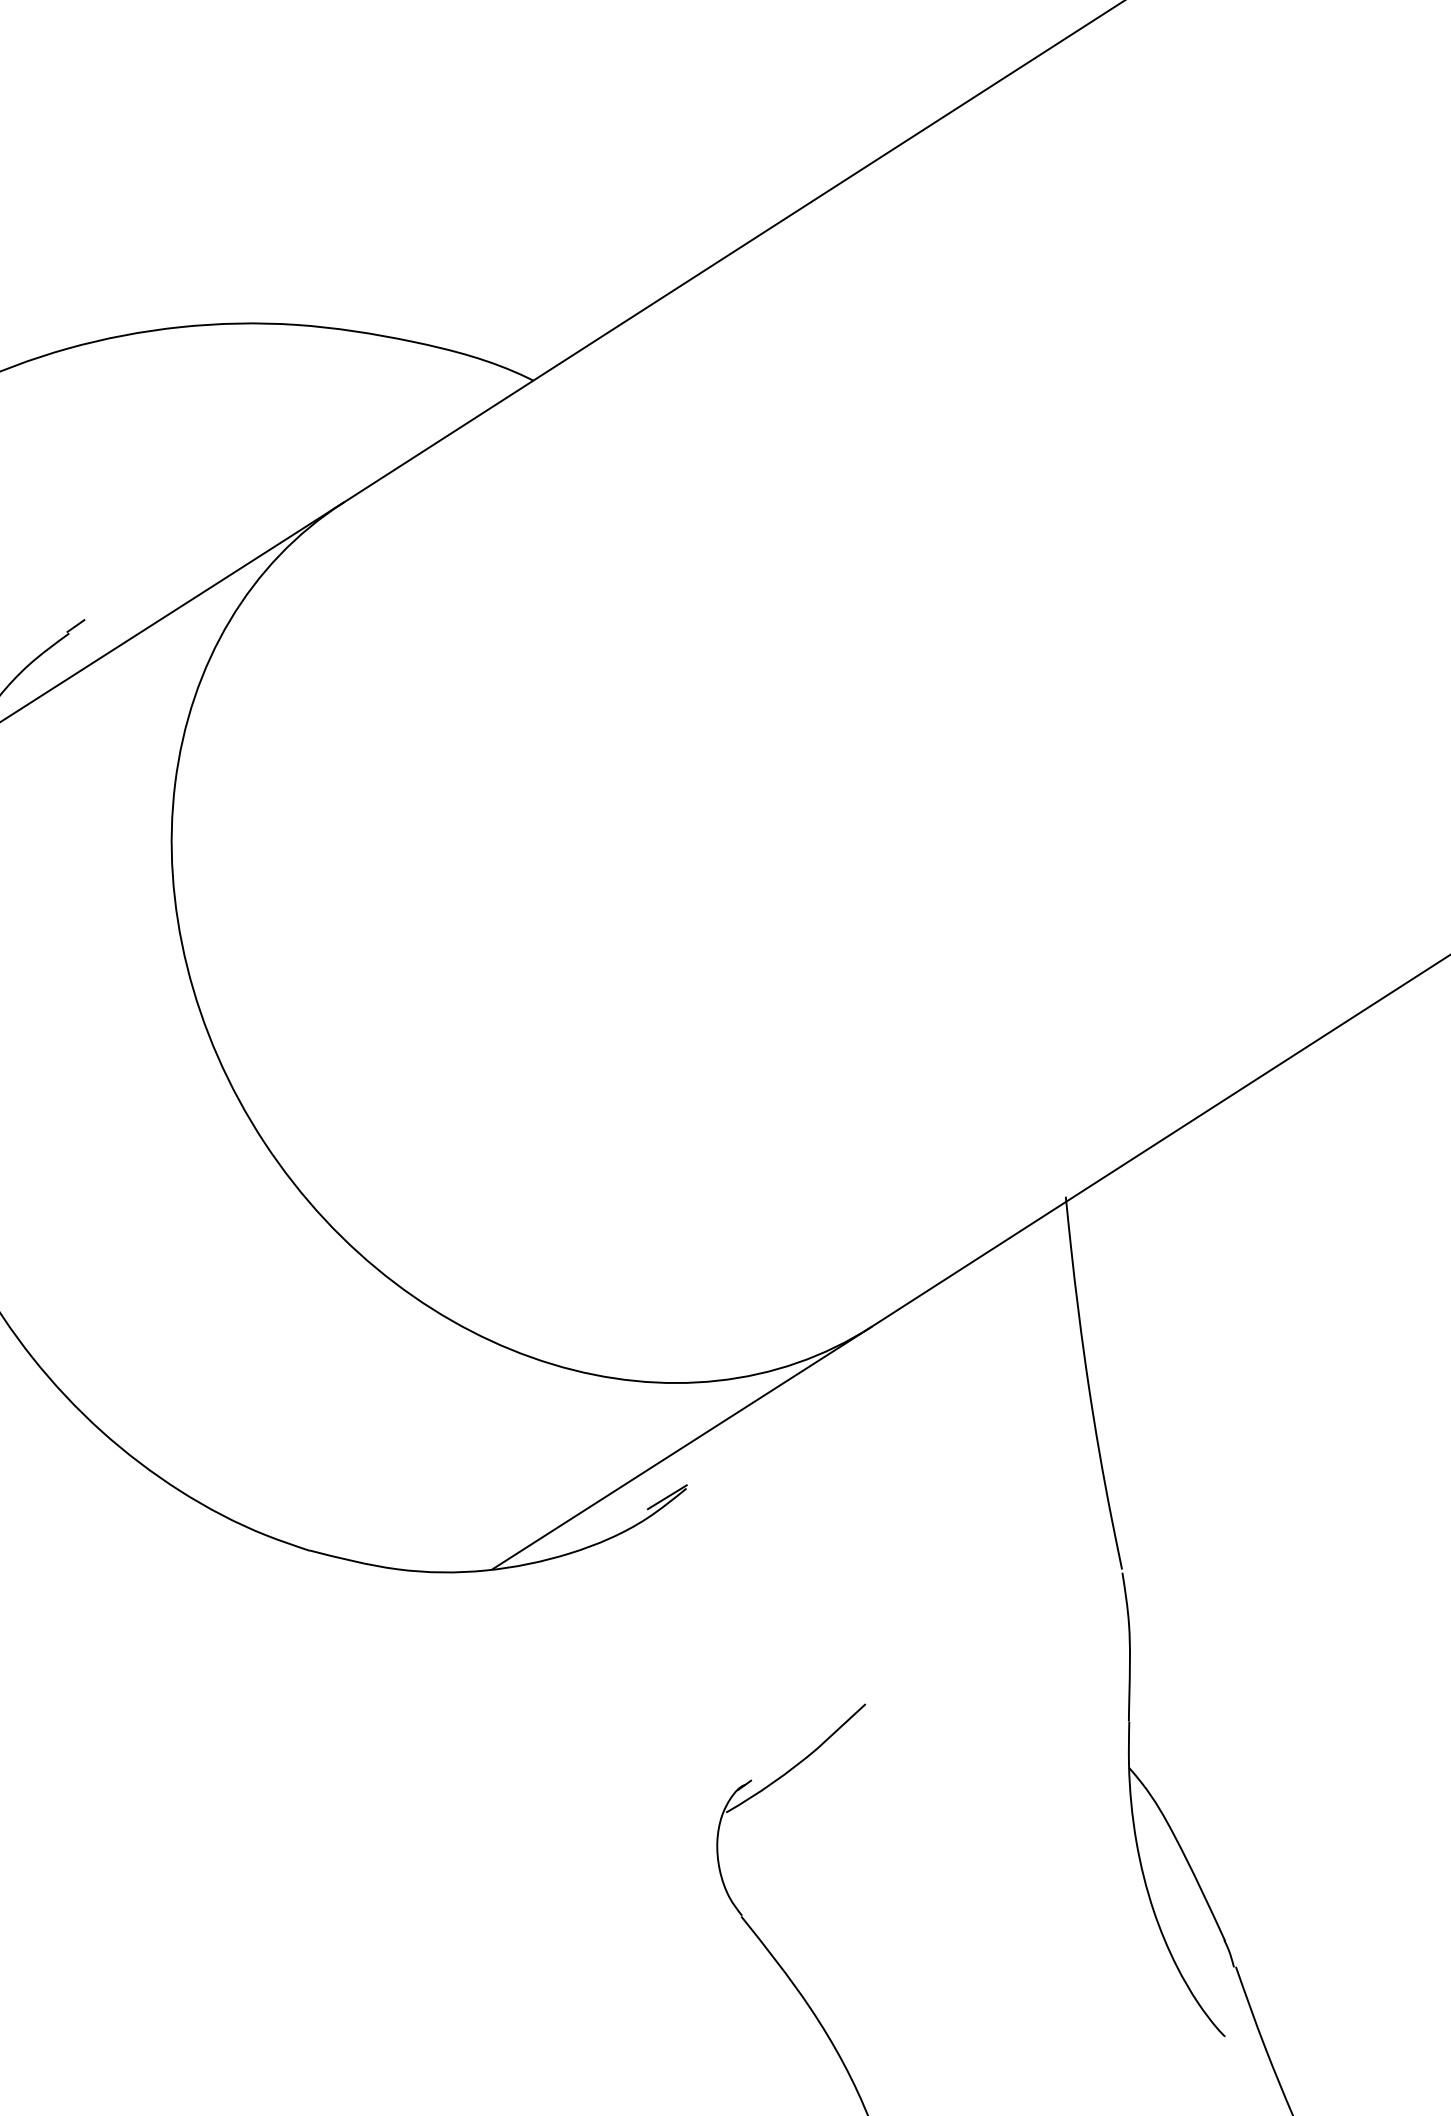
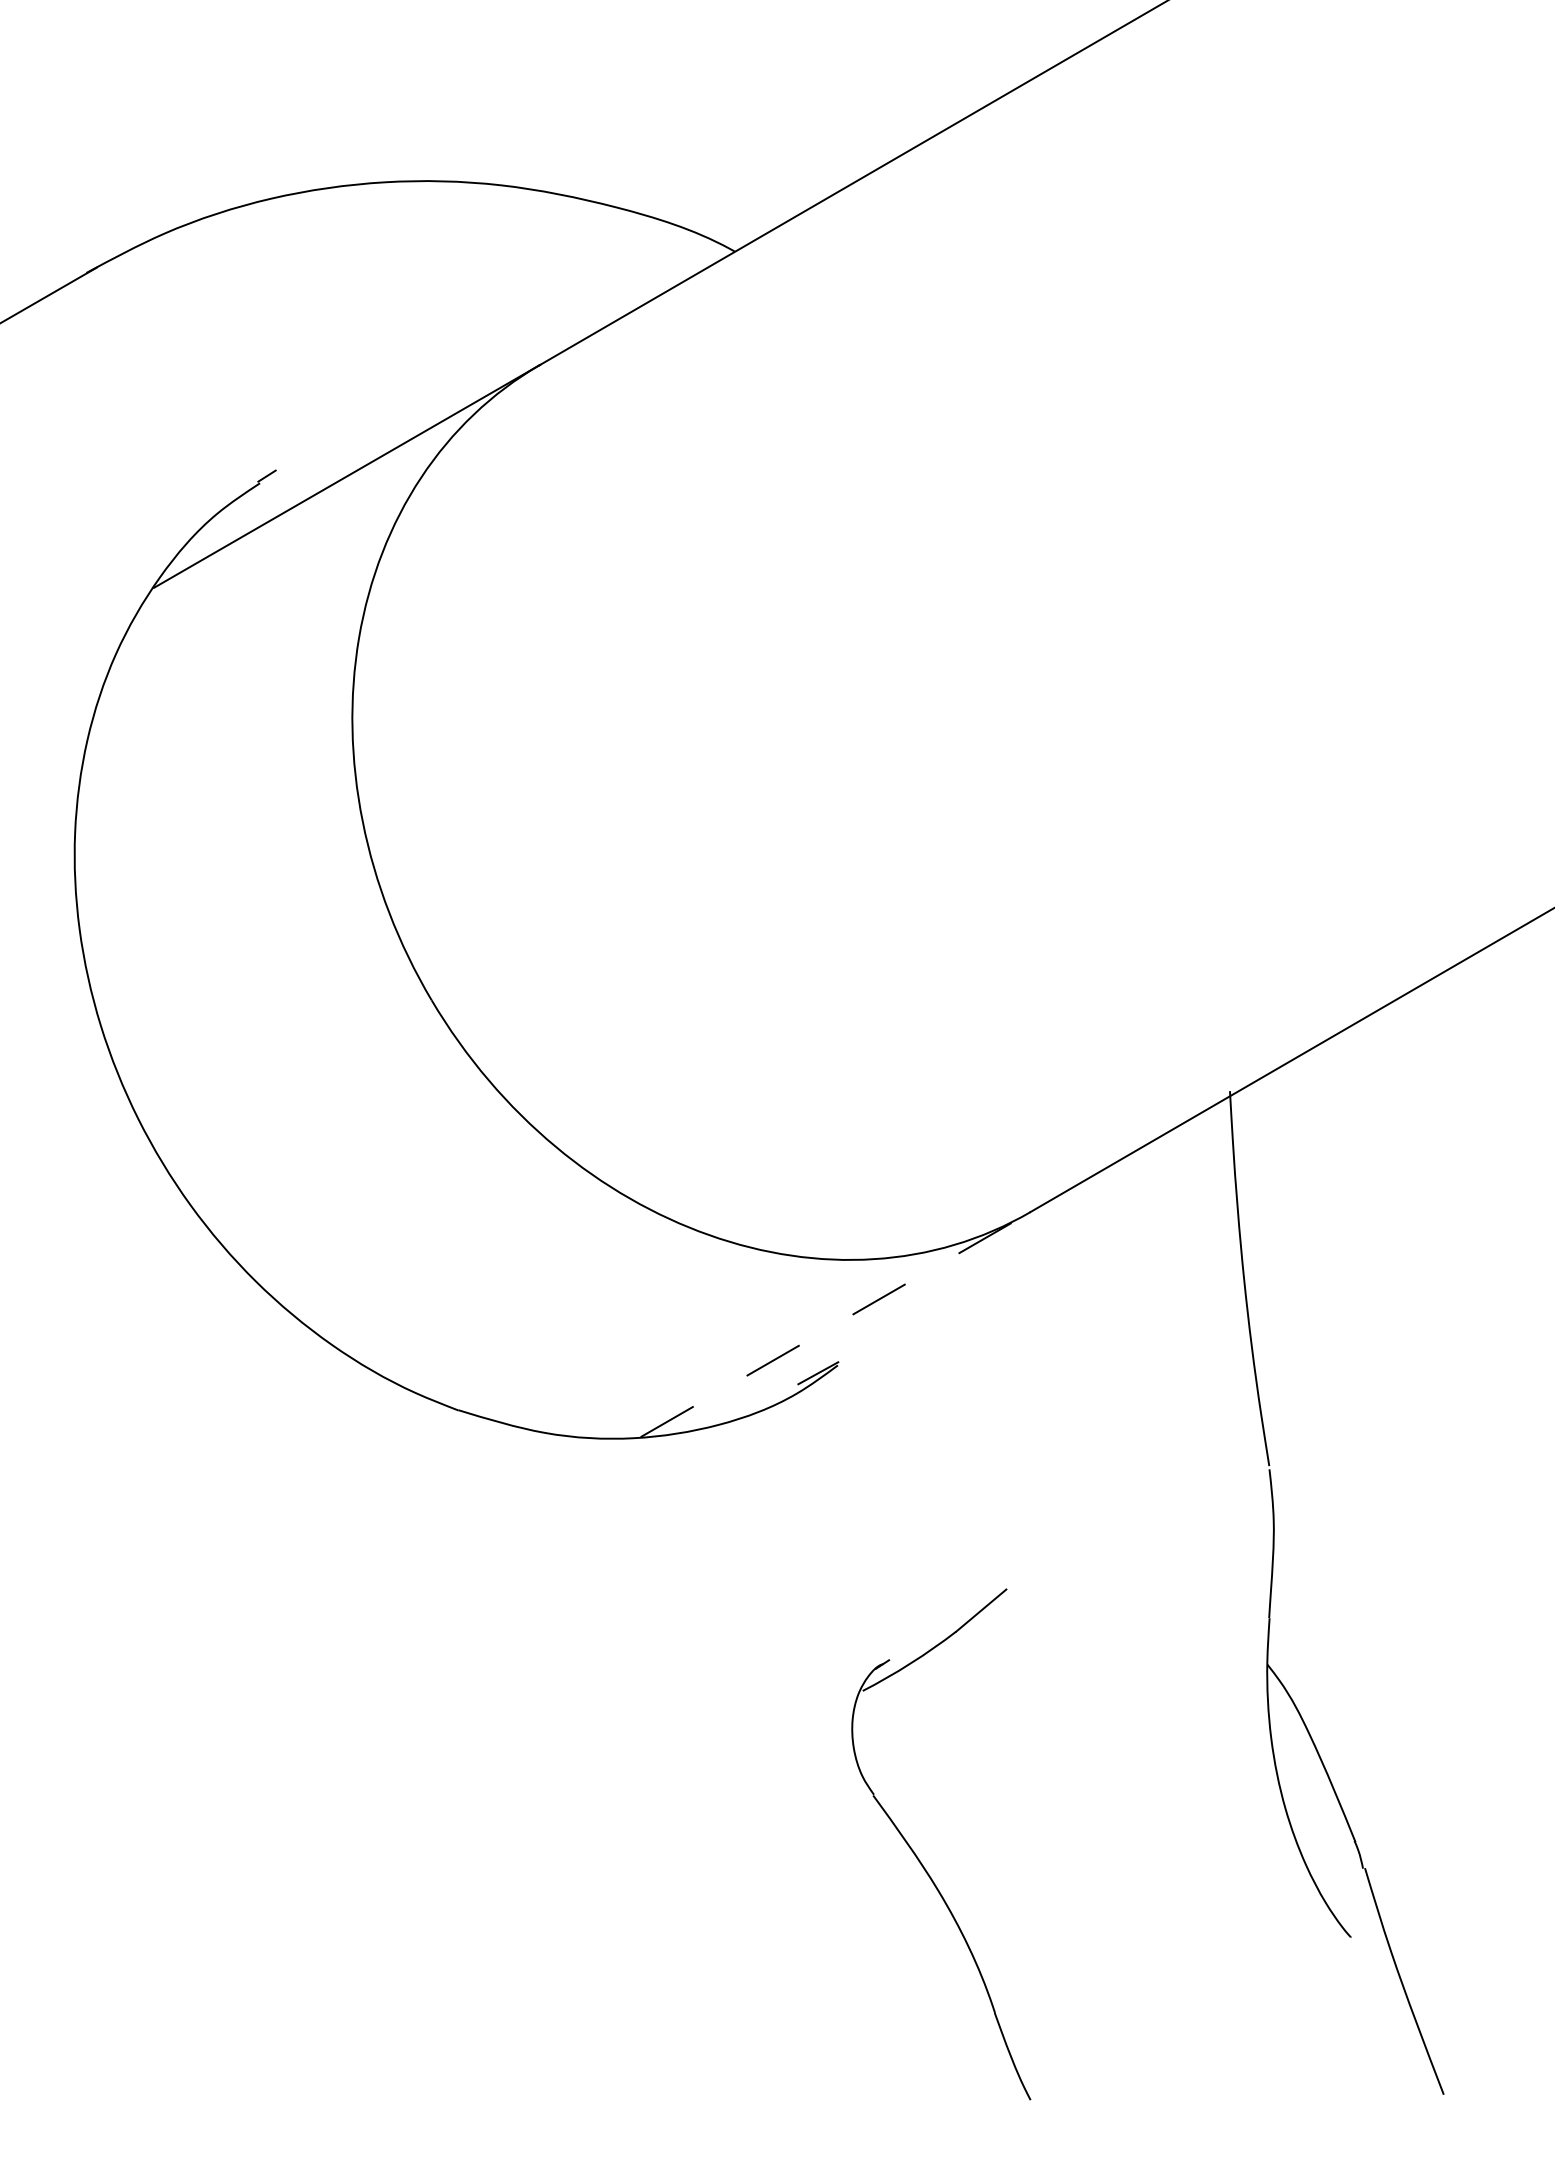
line: (682, 1447) -> (835, 1324), solid -> dashed

